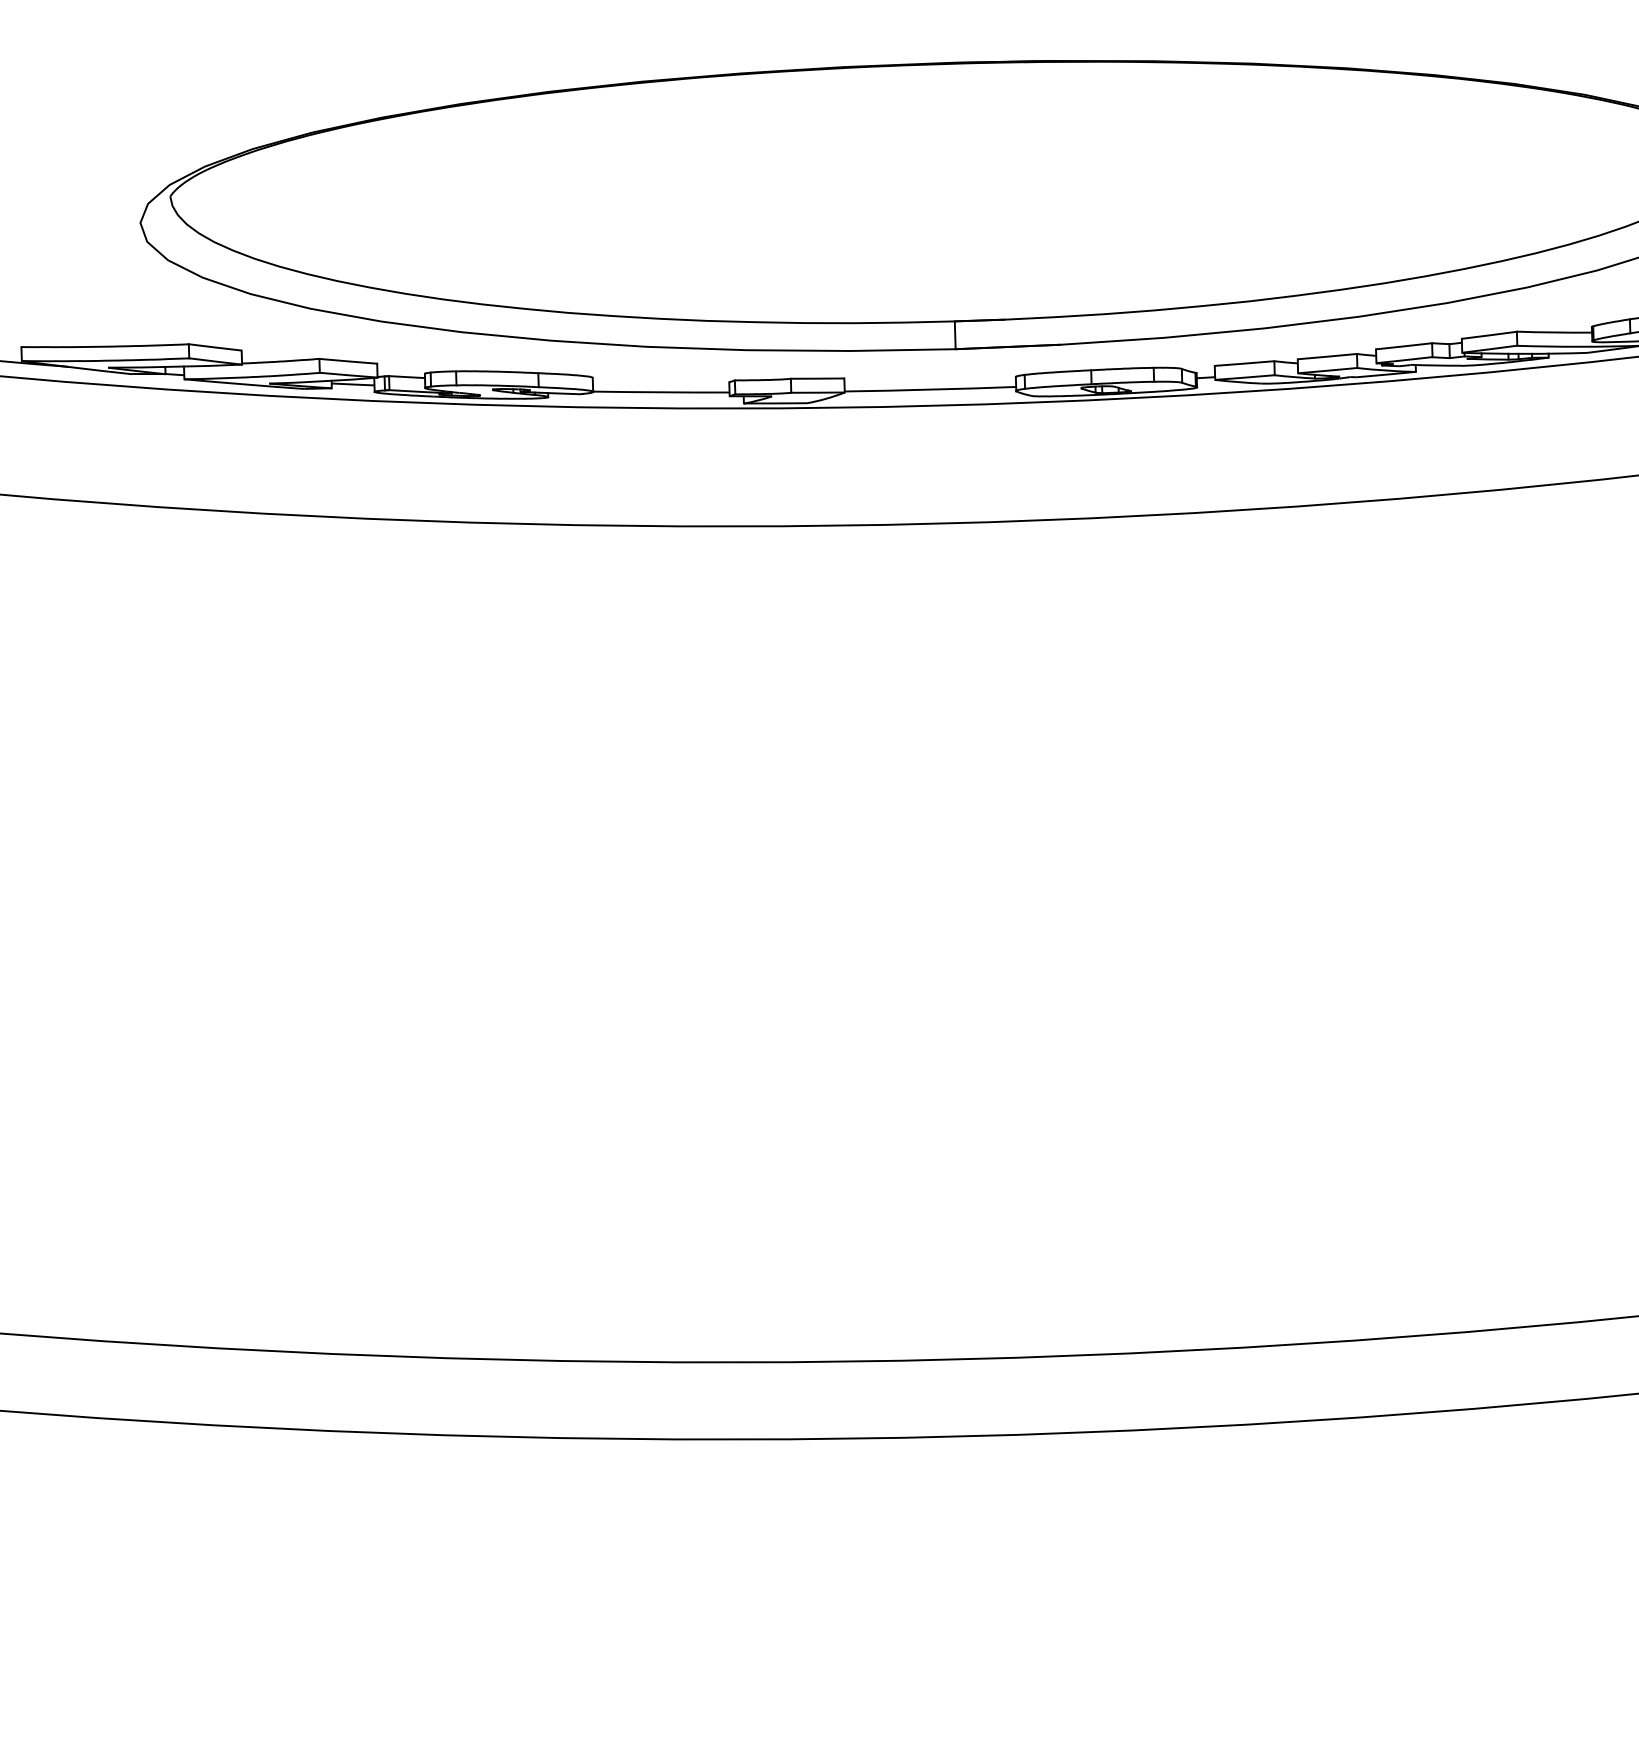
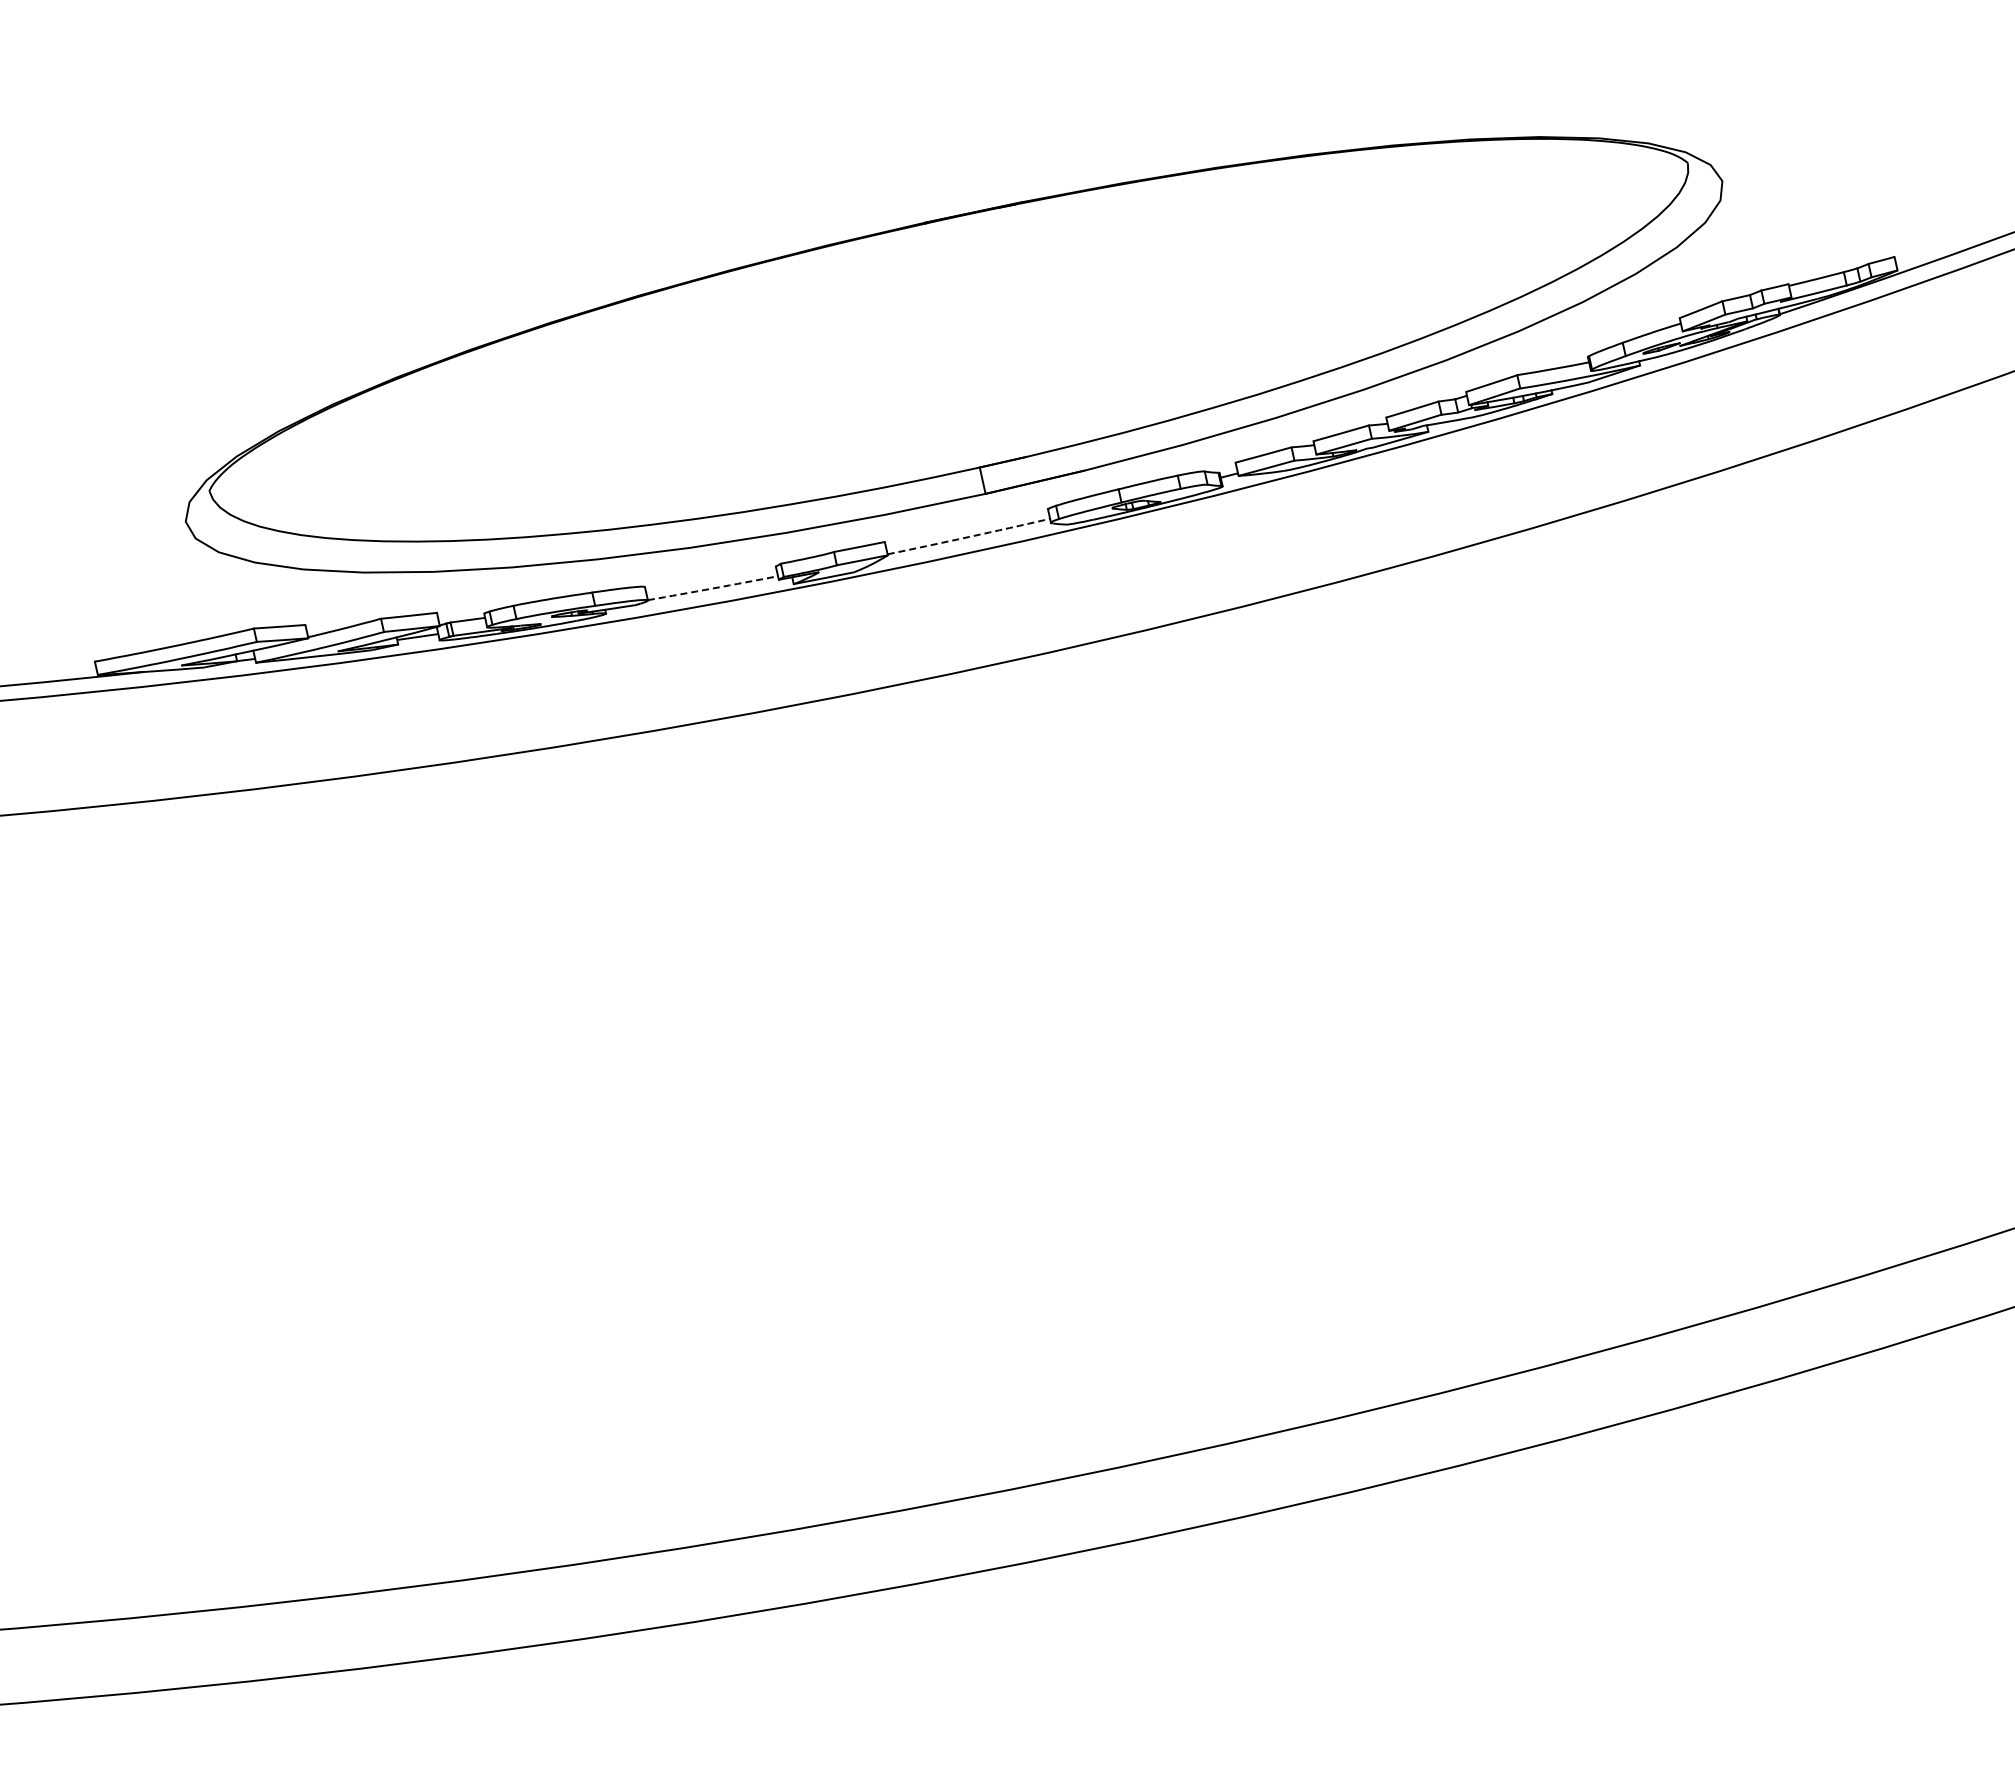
arc: (930, 390) -> (969, 537), solid -> dashed
arc: (661, 392) -> (713, 588), solid -> dashed

